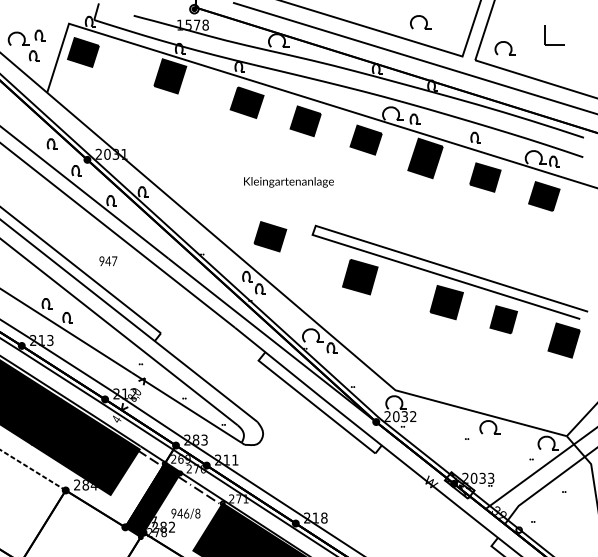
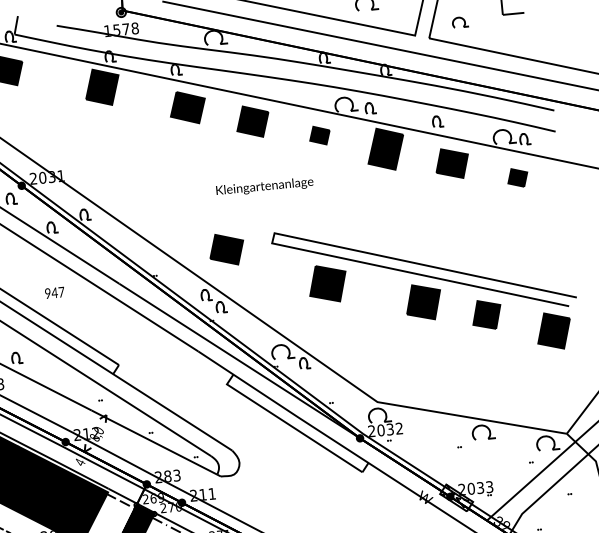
part: (504, 48) -> (459, 22), size x0.7
part: (365, 139) -> (319, 135), size x0.6
text: (288, 182) -> (264, 187), moved
part: (544, 196) -> (517, 177), size x0.6

